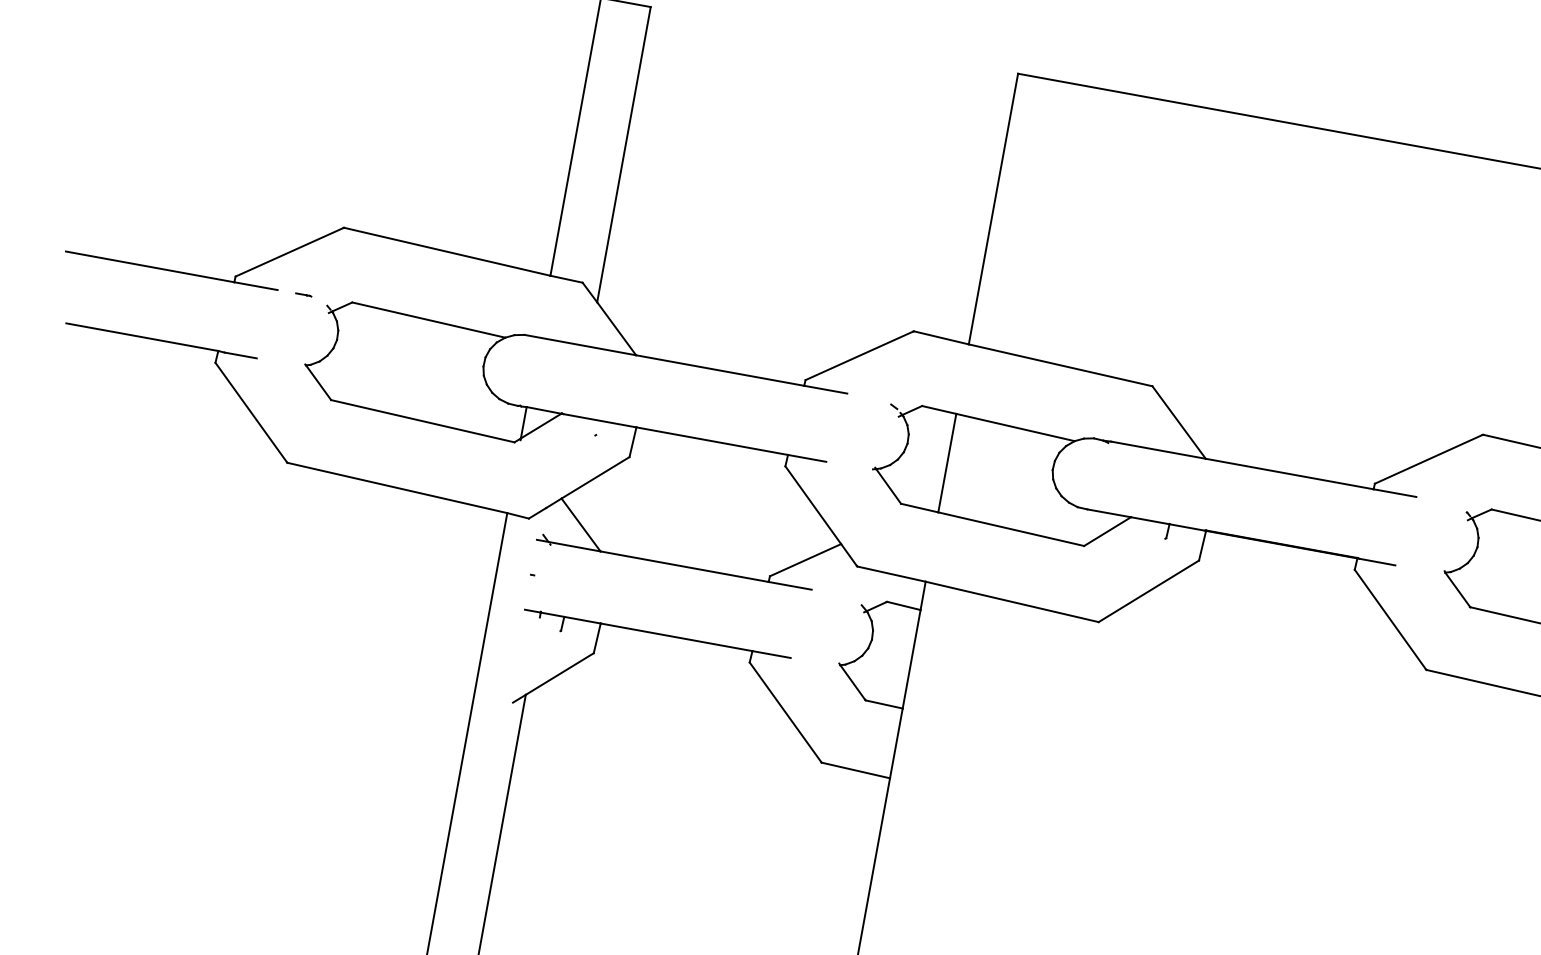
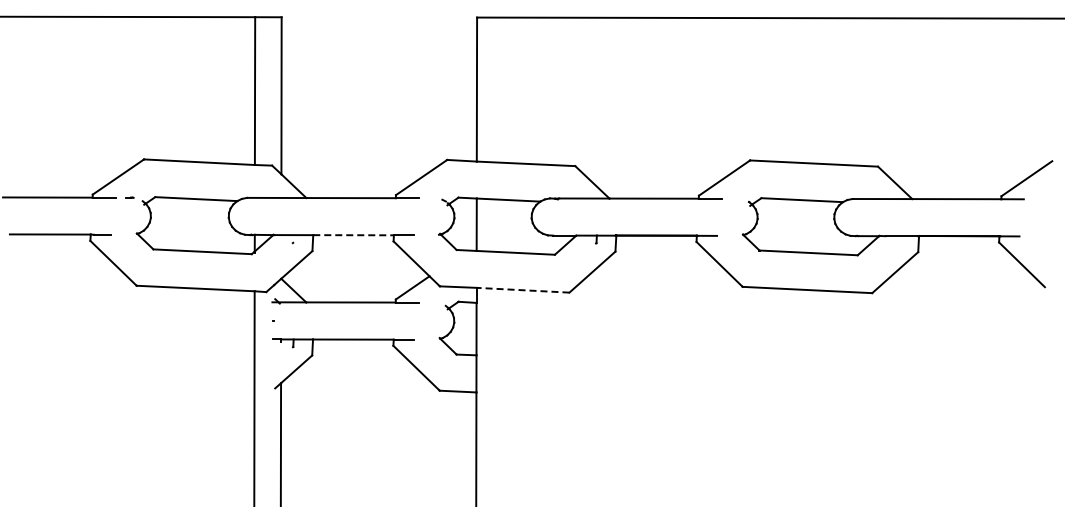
line: (713, 441) -> (354, 235), solid -> dashed
line: (1011, 602) -> (522, 290), solid -> dashed

